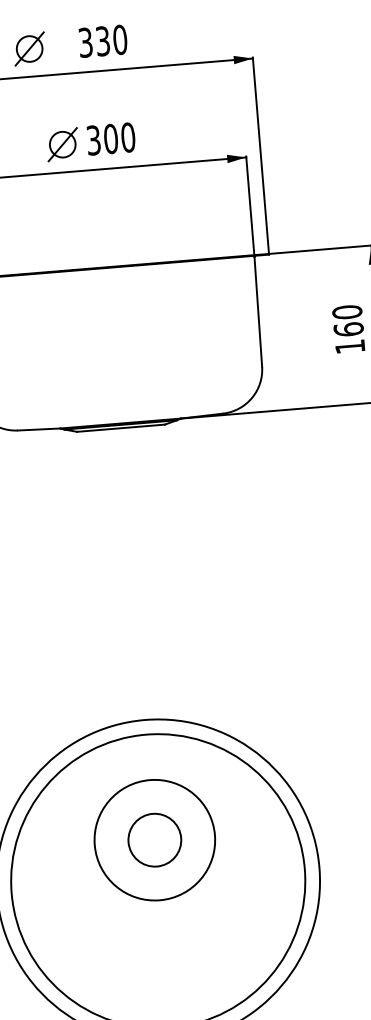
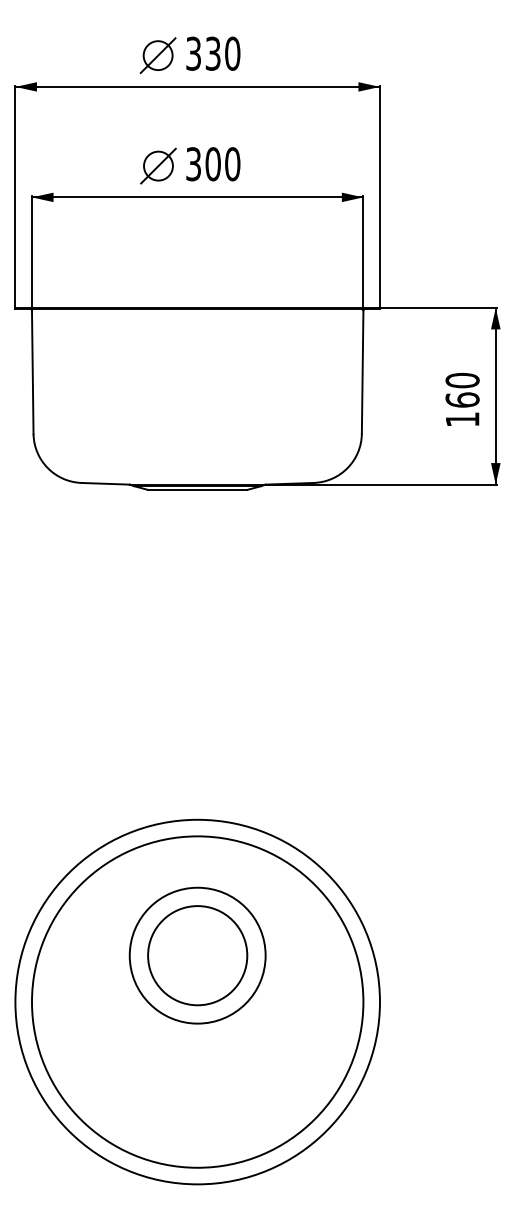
part: (29, 48) -> (157, 55), moved
circle: (154, 840) -> (197, 955), size x1.67

